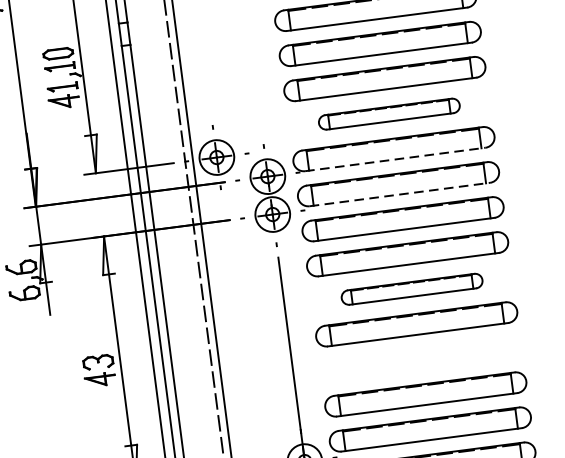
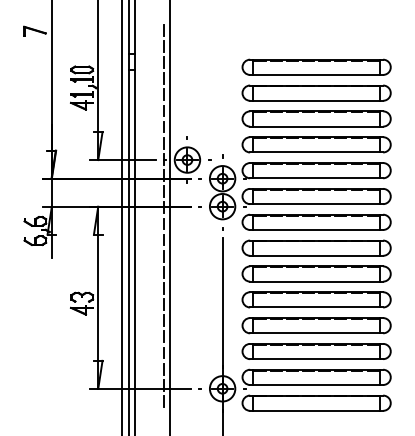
part: (389, 113) -> (316, 144), size x1.43
line: (395, 159) -> (316, 178), dashed -> solid
line: (399, 195) -> (316, 204), dashed -> solid
part: (411, 288) -> (316, 273), size x1.43
part: (421, 359) -> (316, 325), added

